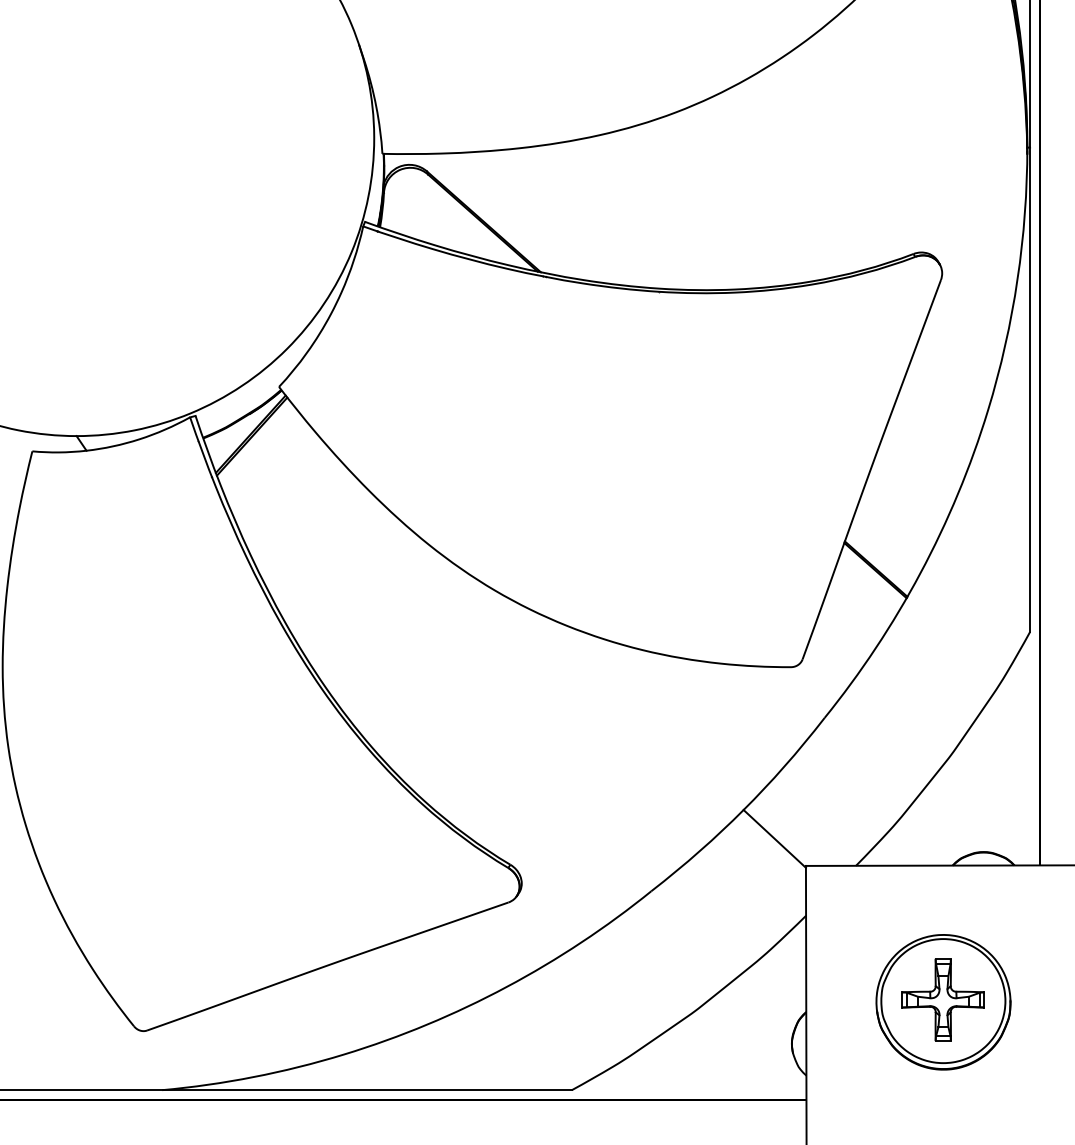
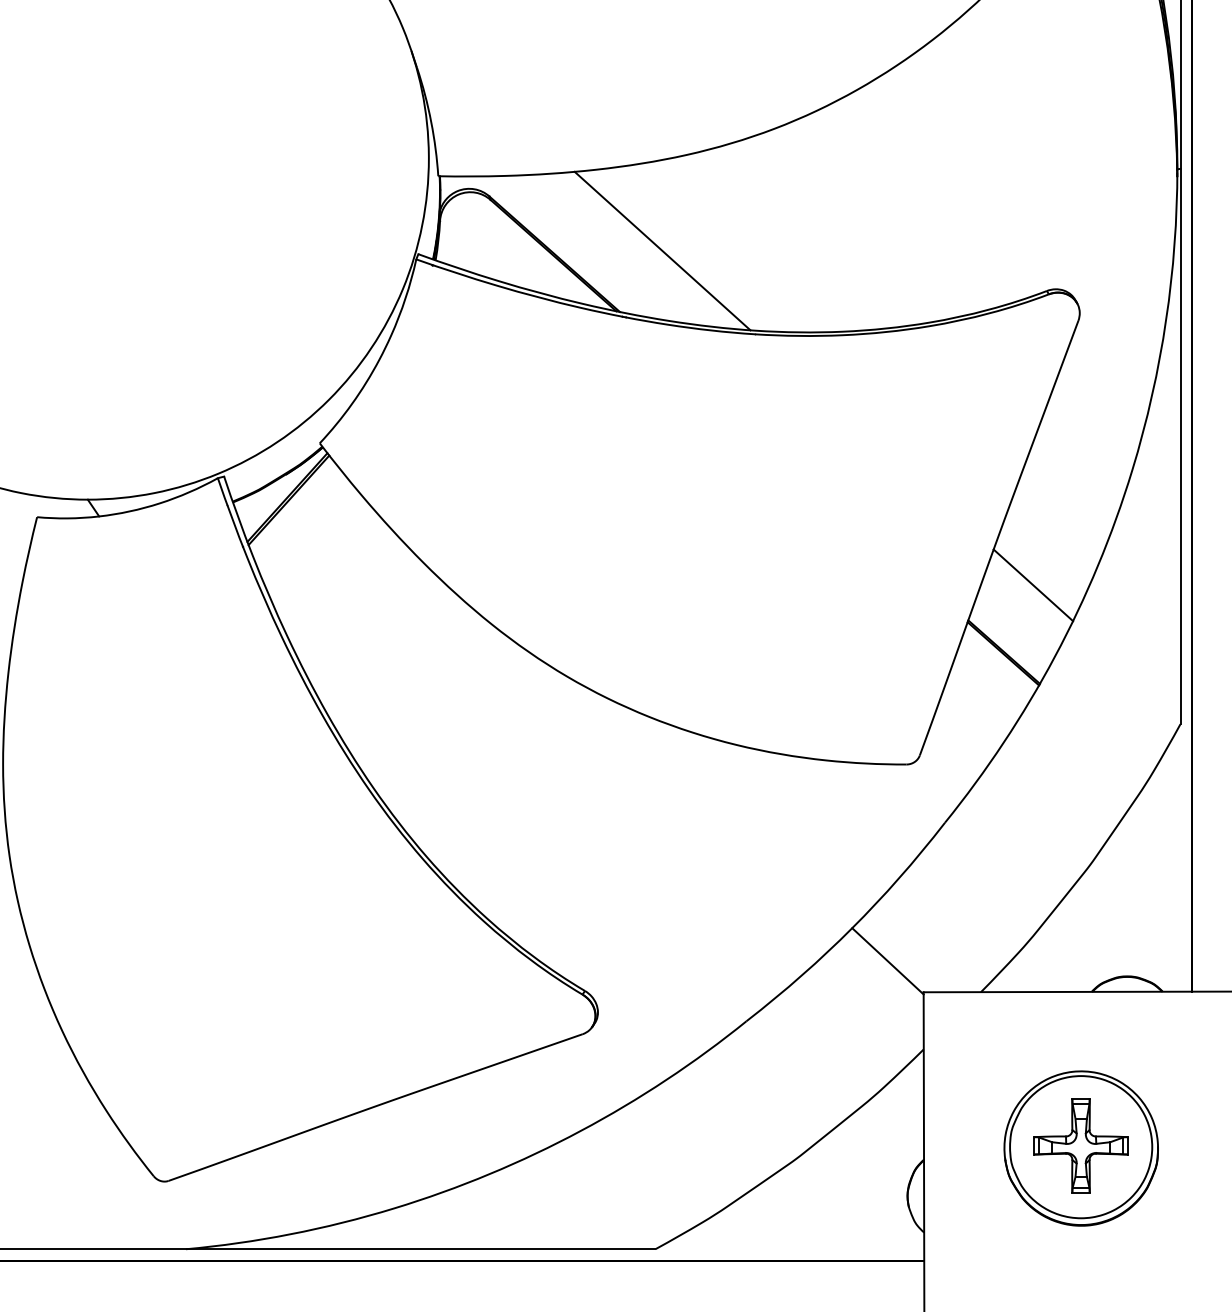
line: (577, 219) -> (661, 251), added
line: (901, 510) -> (1033, 584), added

